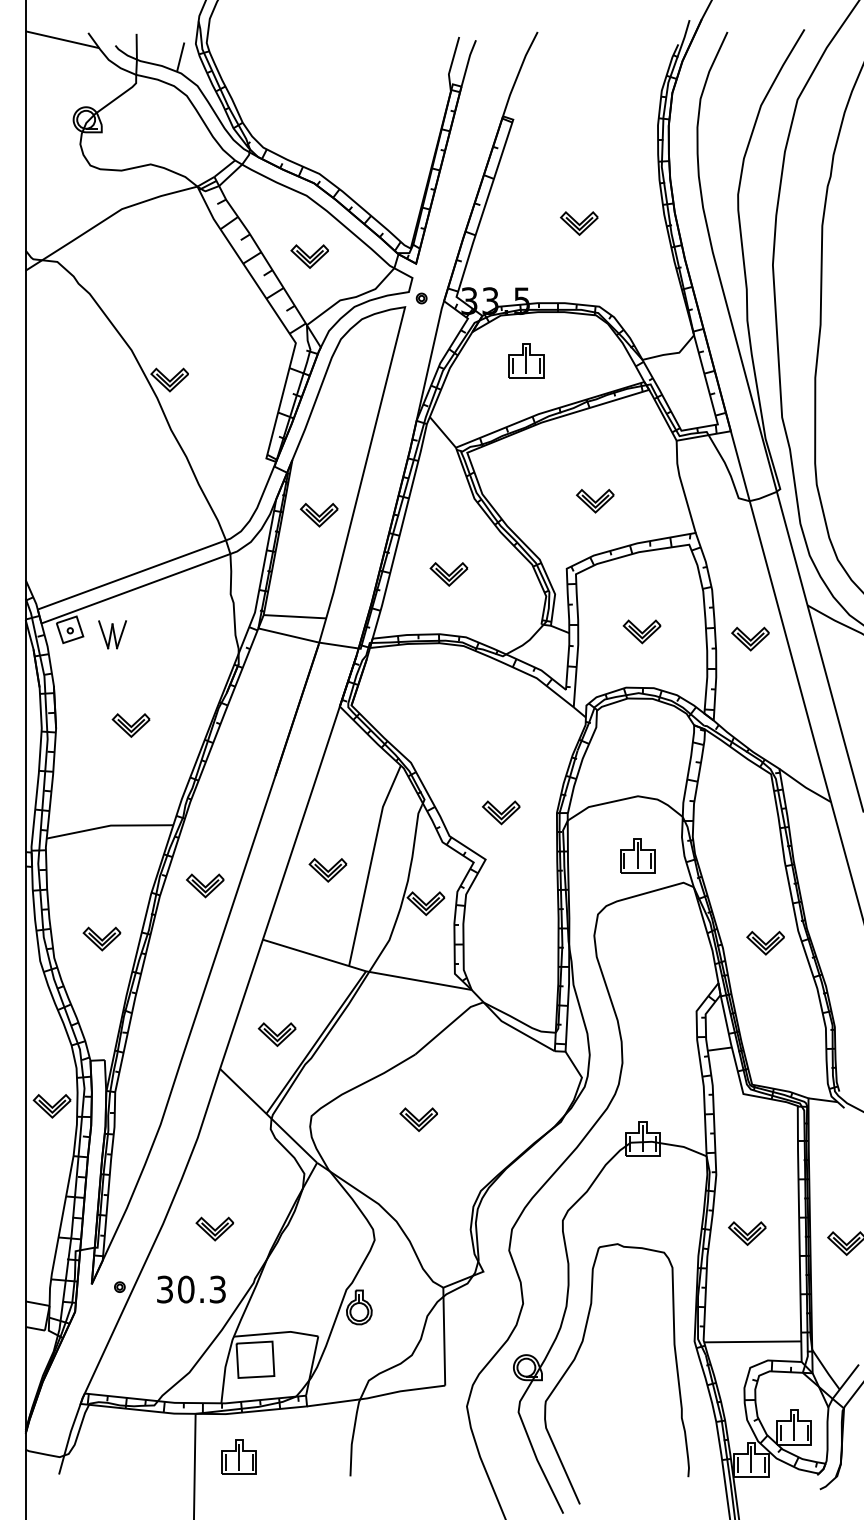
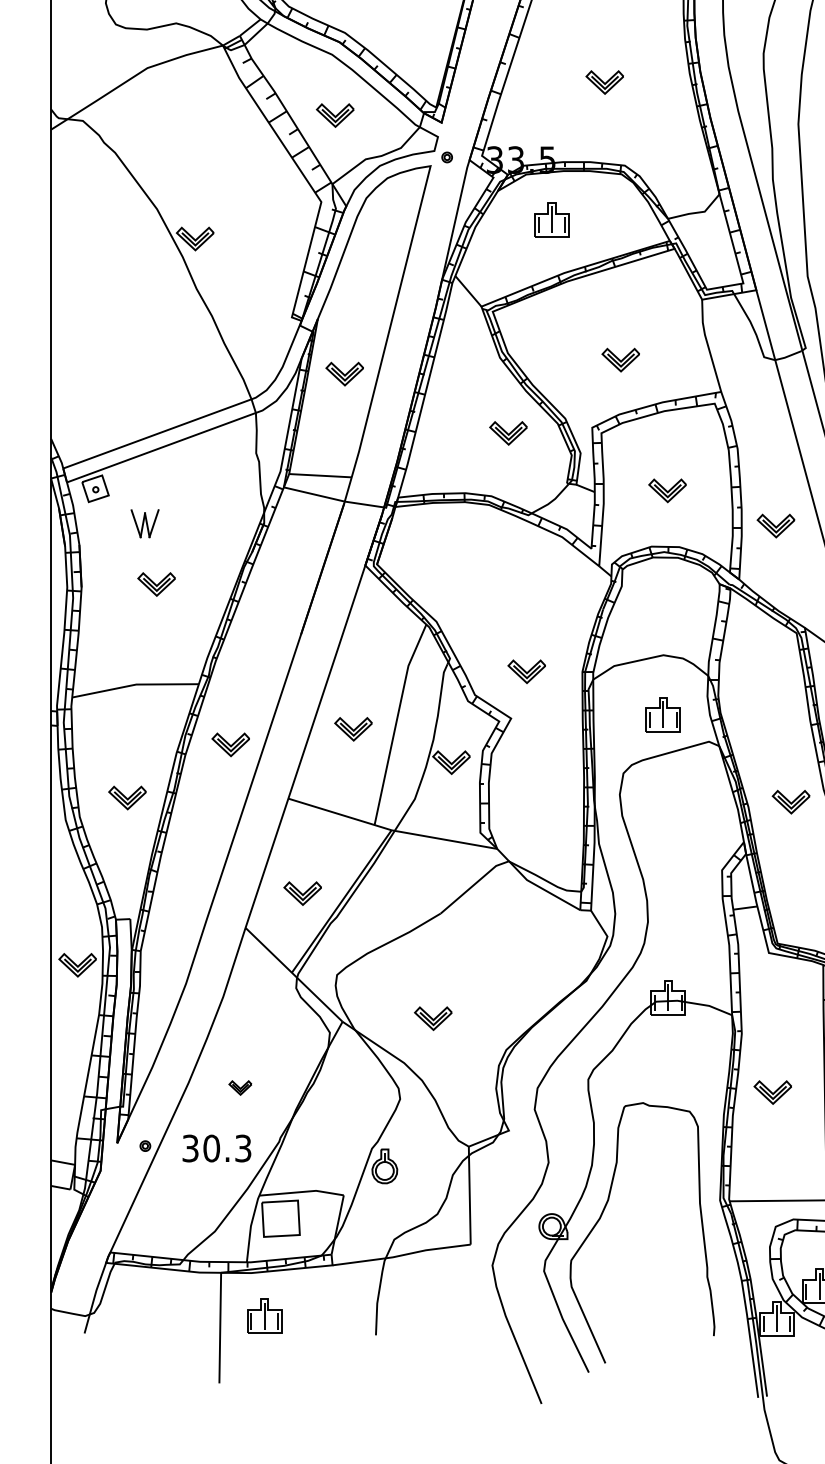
part: (448, 574) -> (508, 433), moved
part: (112, 634) -> (145, 523), moved
part: (750, 638) -> (776, 525), moved
part: (418, 1119) -> (433, 1018), moved
part: (214, 1228) -> (240, 1087), size x0.6

